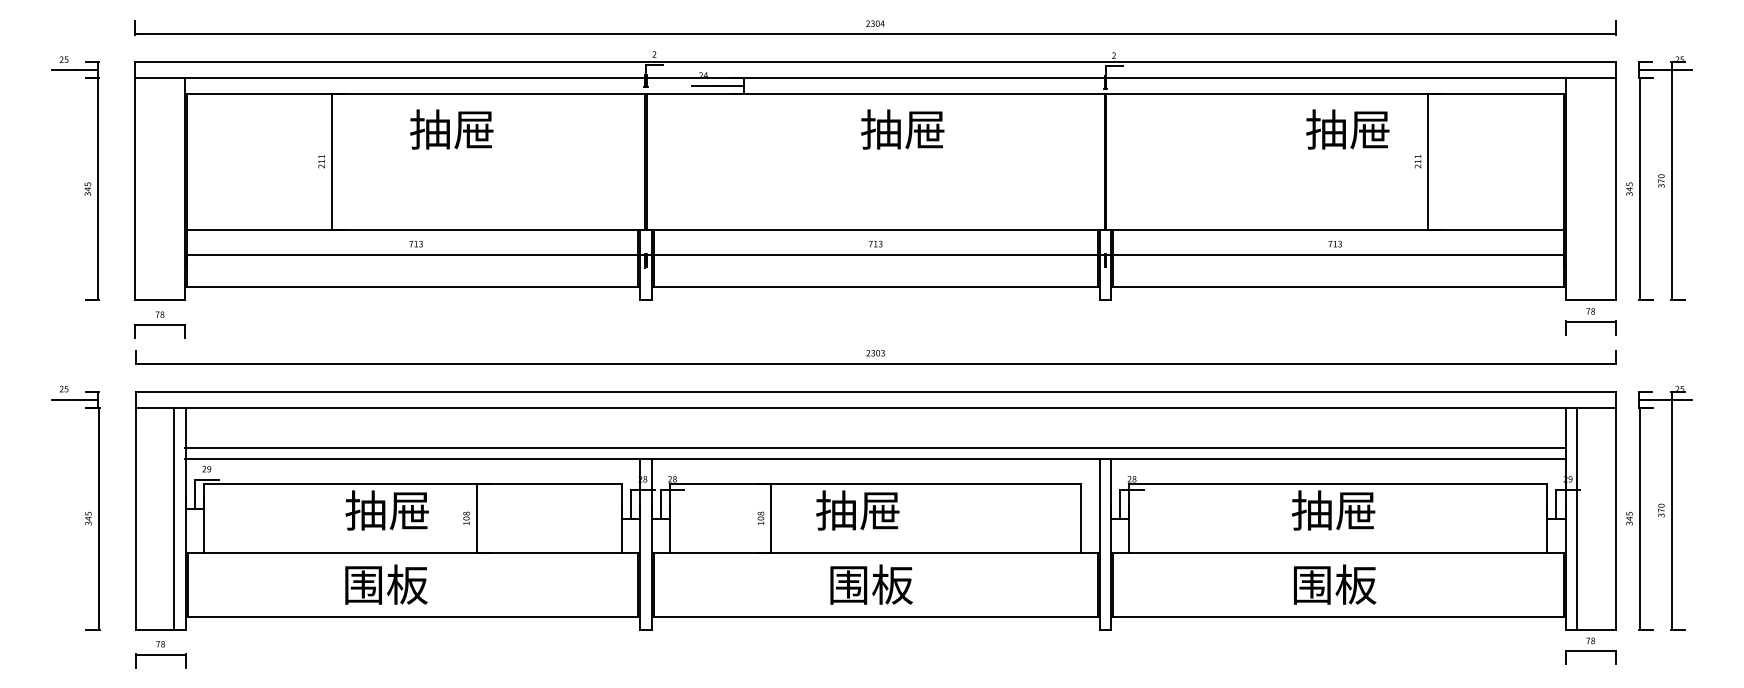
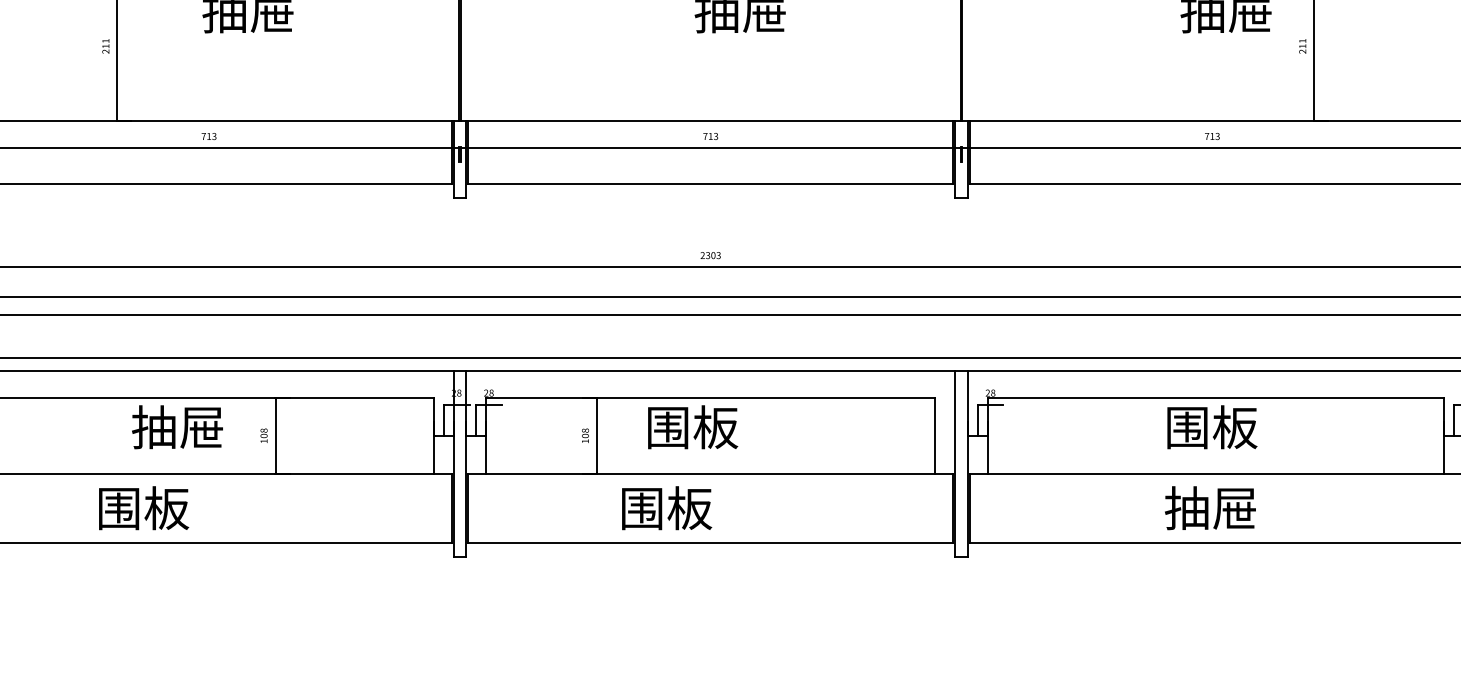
text: (858, 510) -> (691, 427), 抽屉 -> 围板
text: (1333, 510) -> (1210, 427), 抽屉 -> 围板
text: (386, 584) -> (143, 508), moved
text: (871, 584) -> (666, 508), moved
text: (1333, 584) -> (1210, 508), 围板 -> 抽屉

